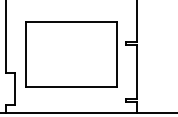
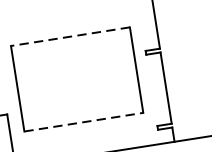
line: (70, 22) -> (69, 37), solid -> dashed
line: (71, 87) -> (83, 122), solid -> dashed

